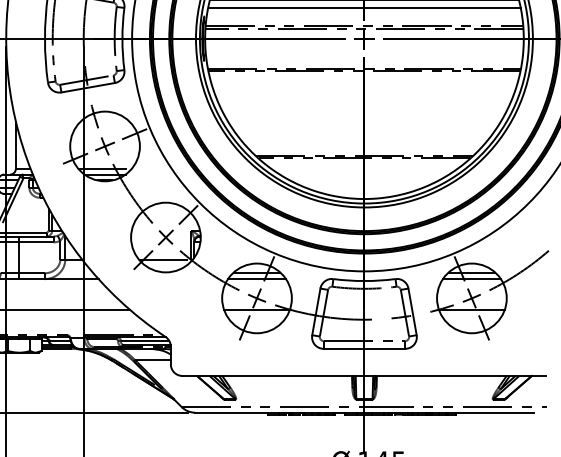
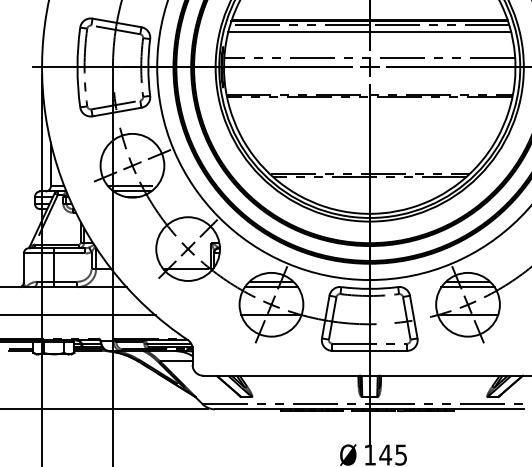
line: (364, 8) -> (369, 39), removed
line: (364, 25) -> (369, 55), removed

